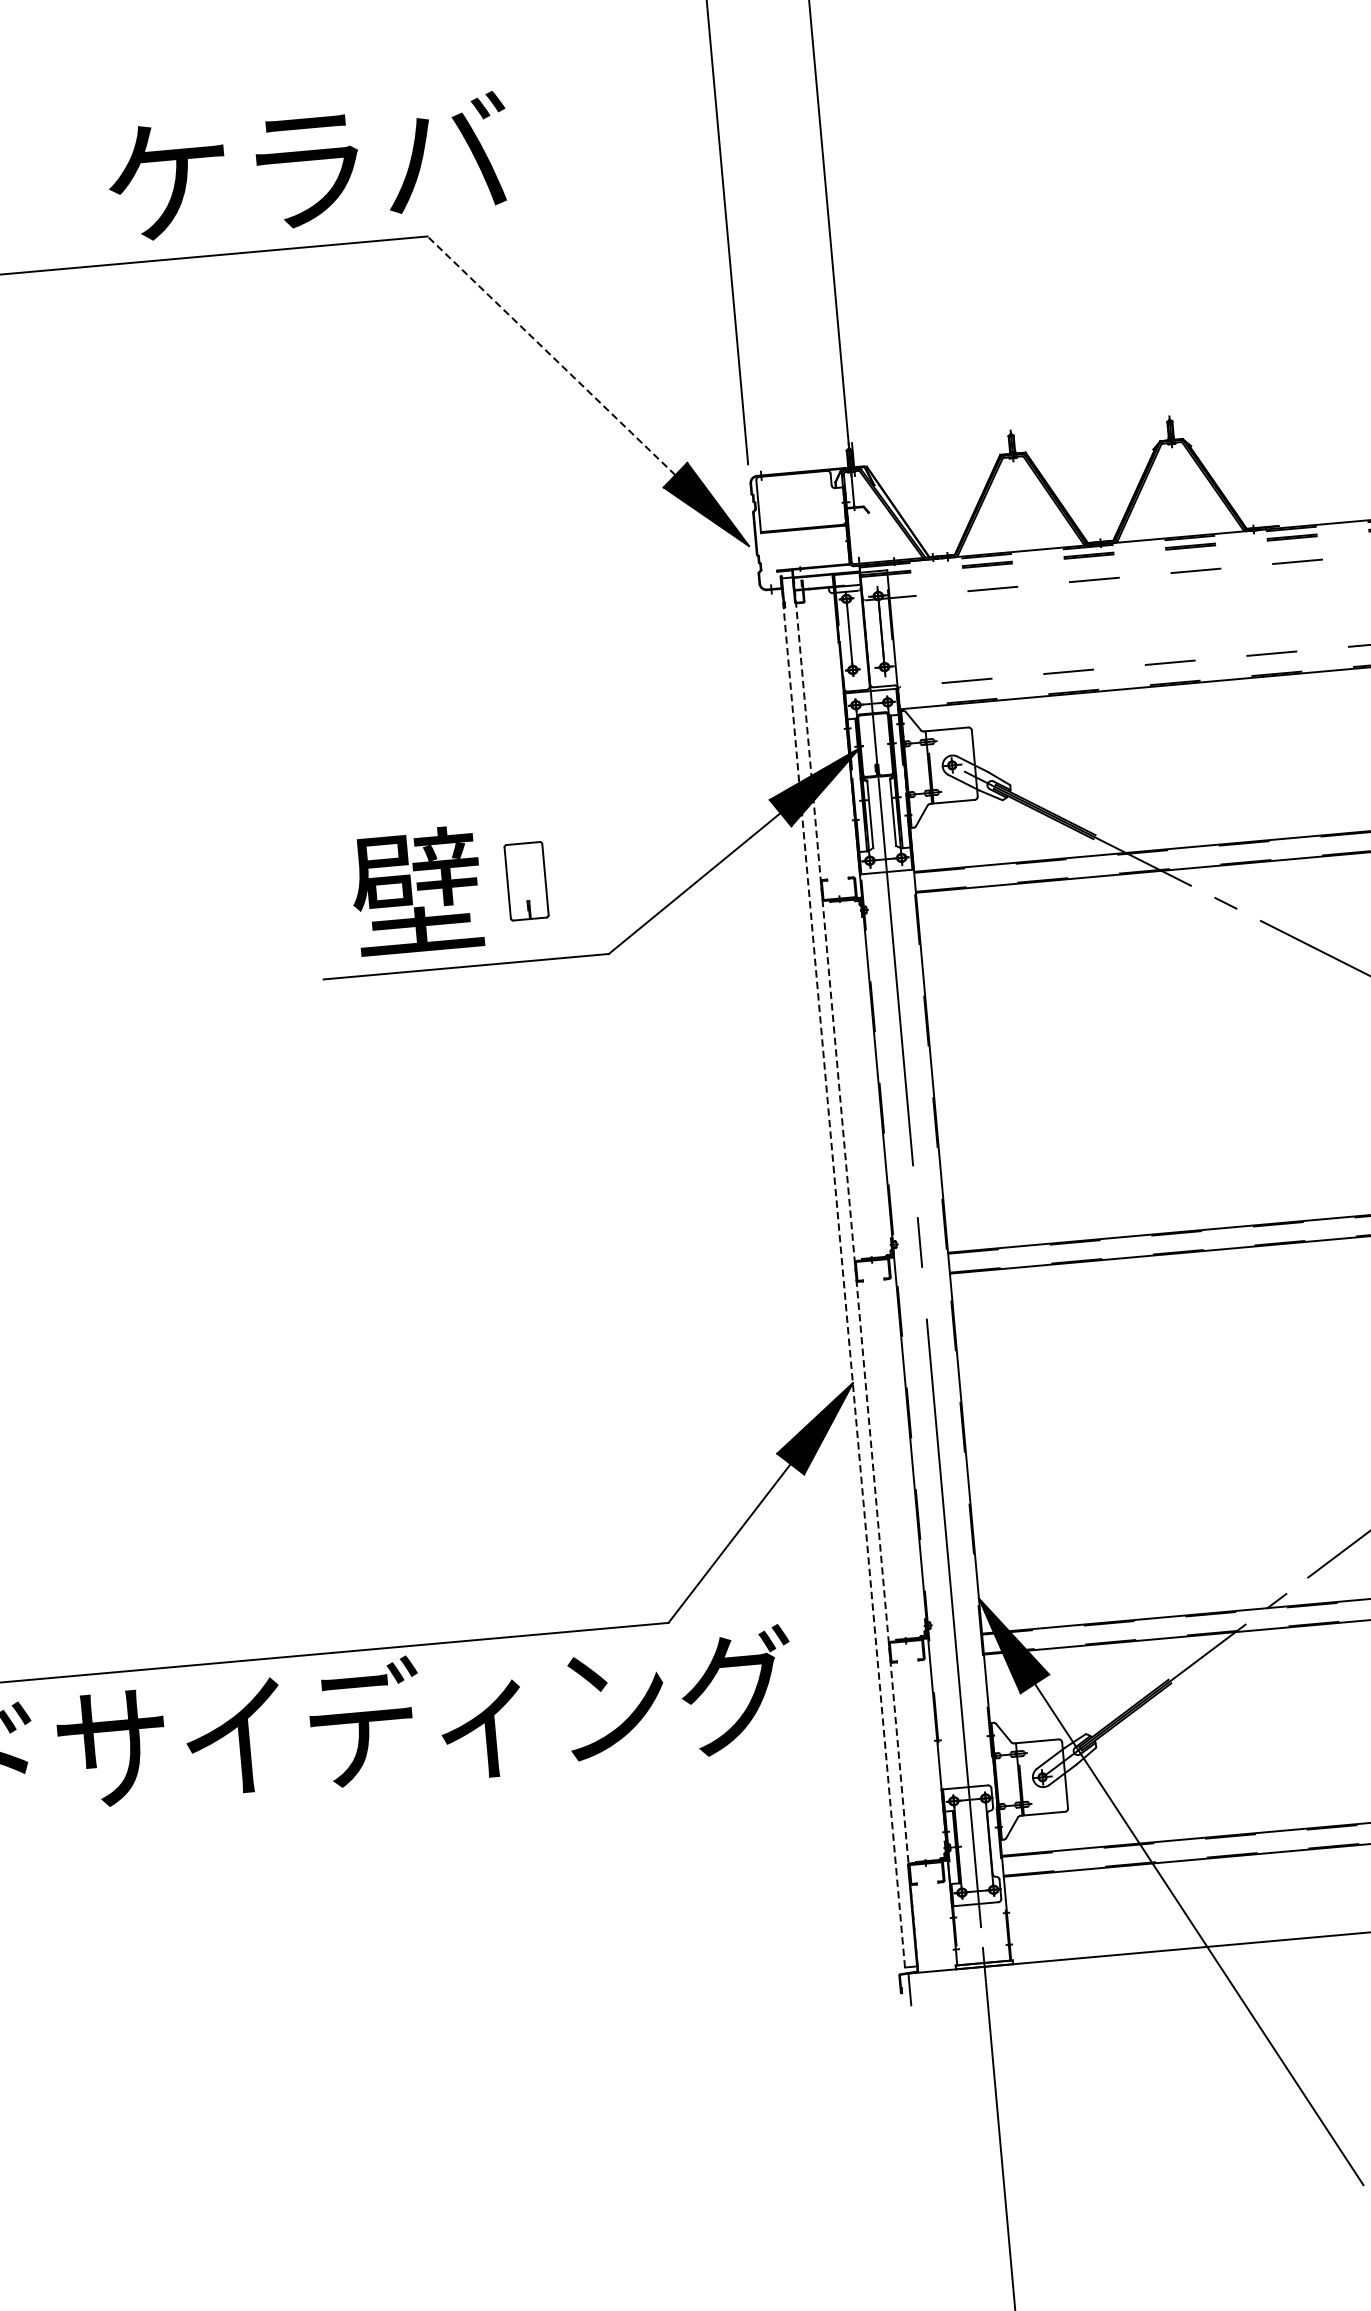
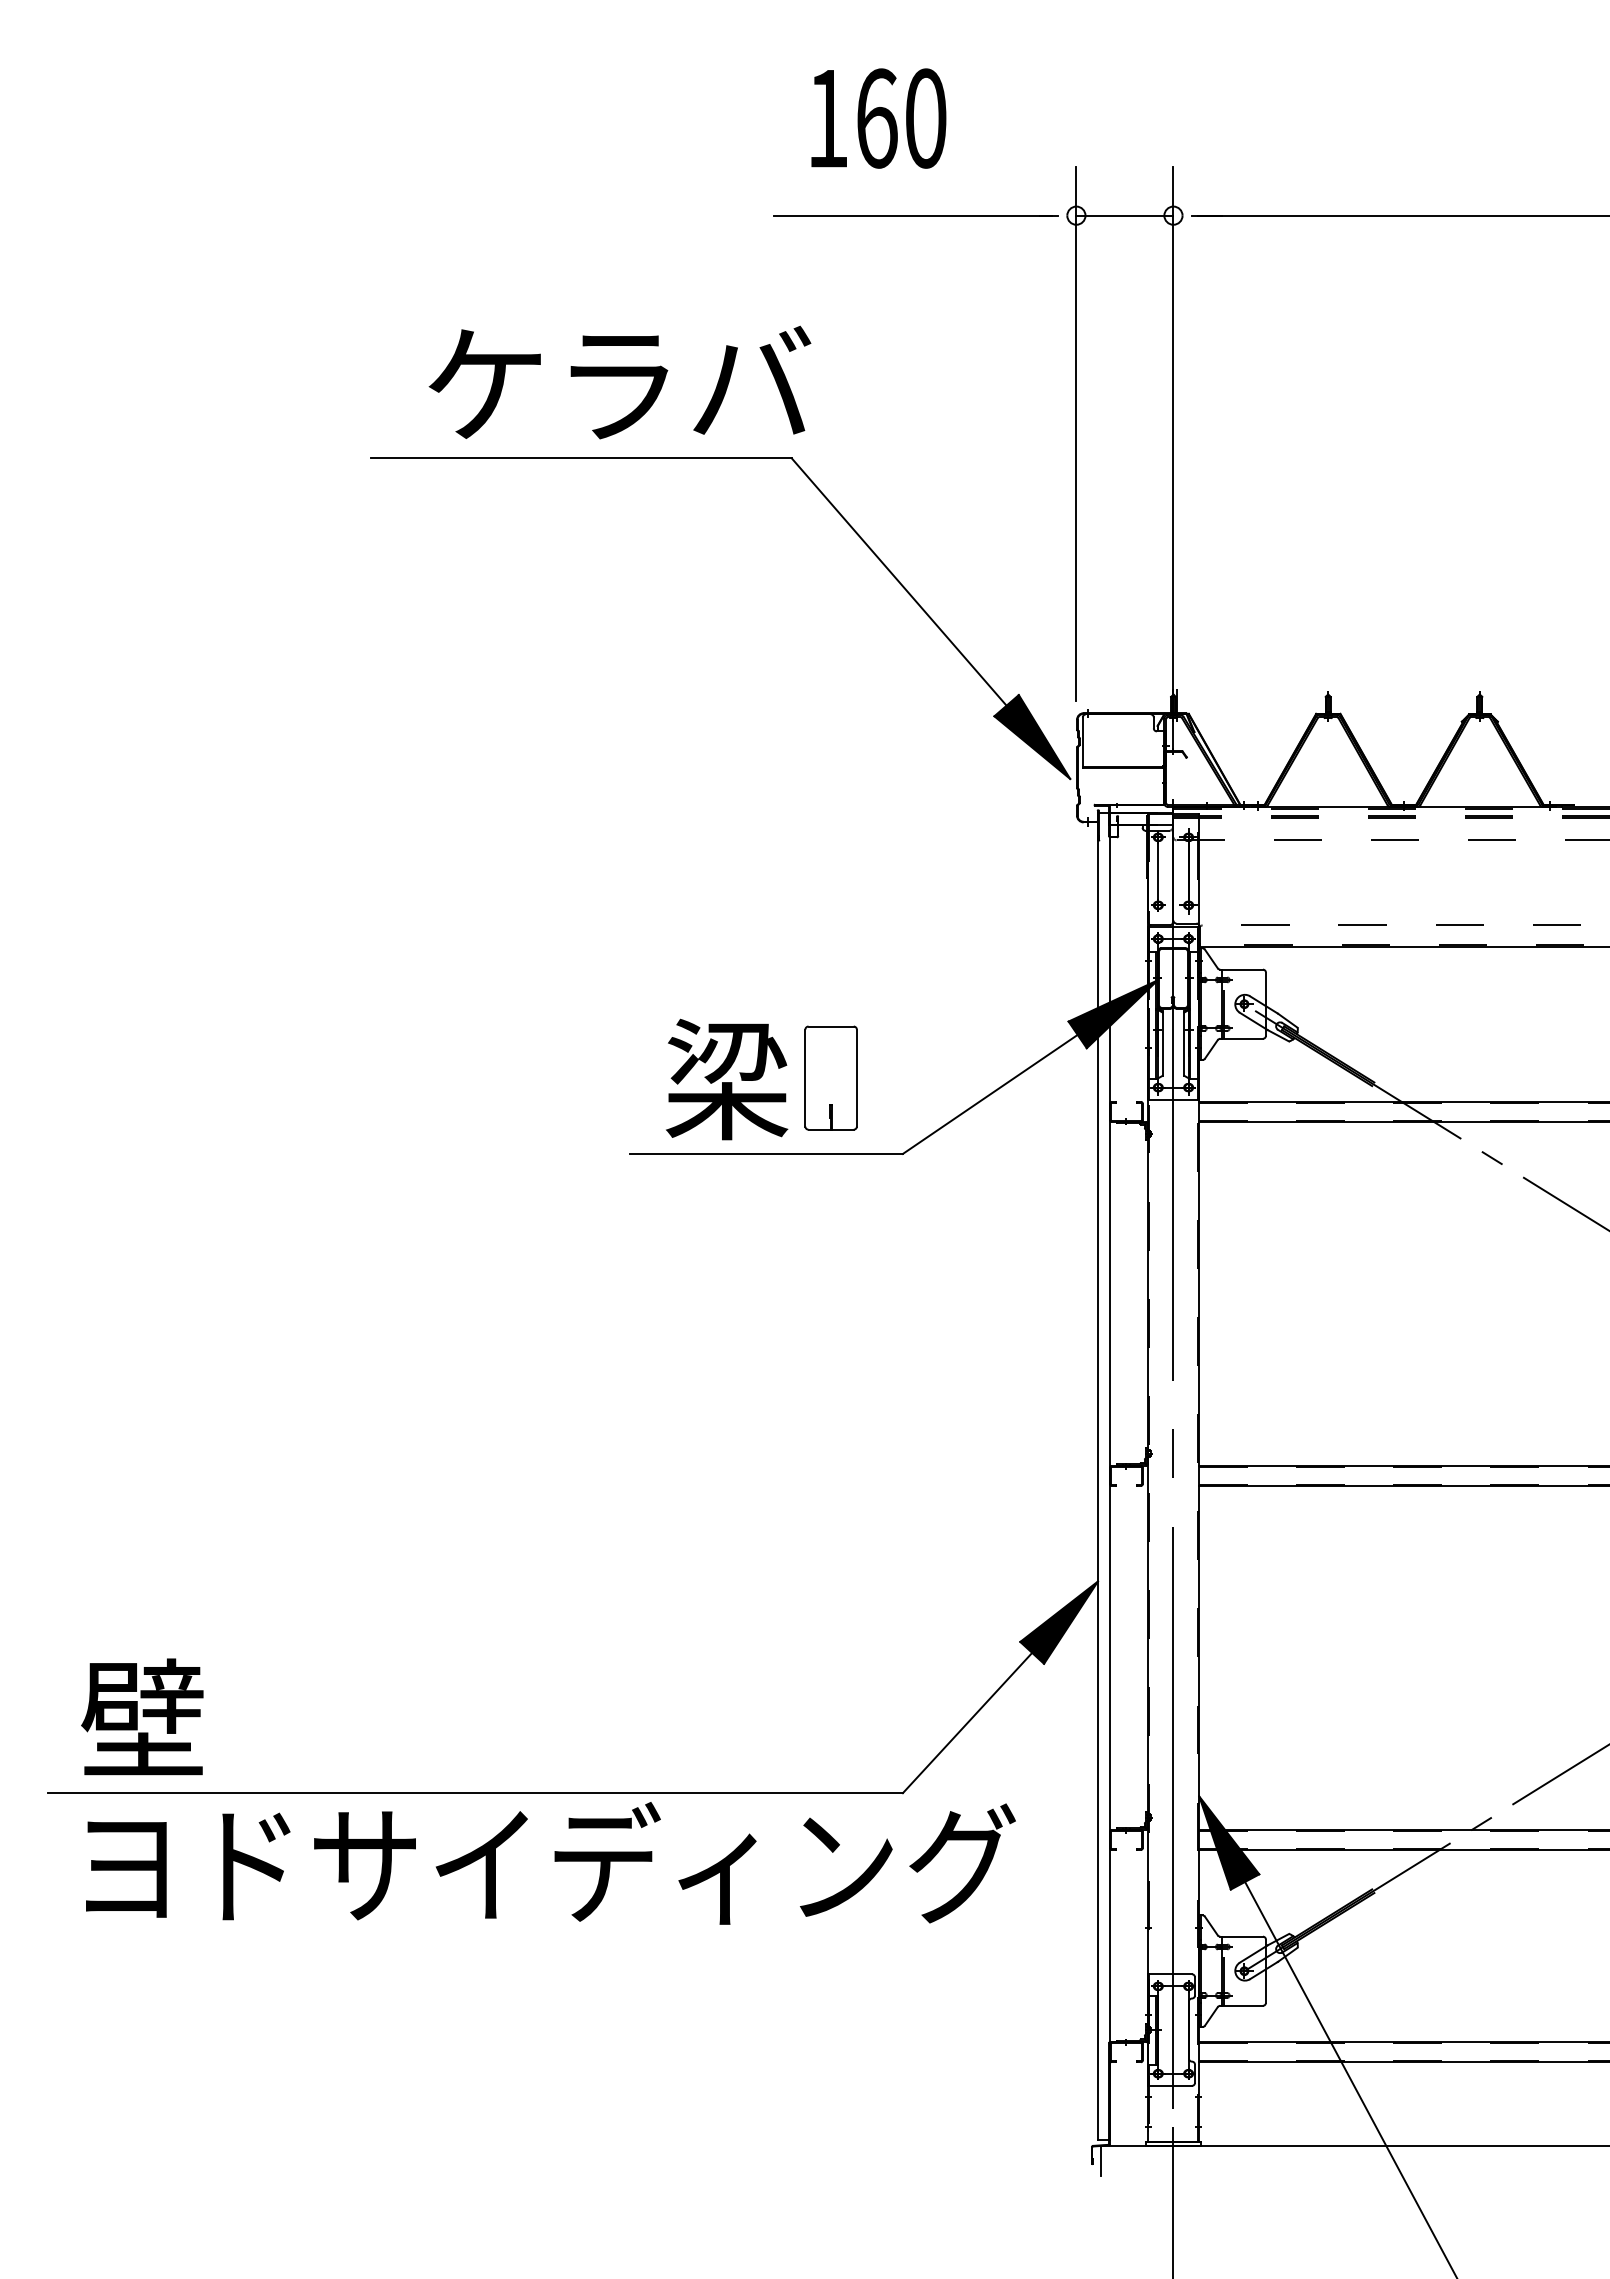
text: (308, 167) -> (619, 382), moved
line: (551, 356) -> (899, 582), dashed -> solid
part: (525, 880) -> (830, 1077), size x1.43
text: (417, 892) -> (726, 1079), 壁 -> 梁
line: (856, 1272) -> (1110, 1476), dashed -> solid
line: (842, 1273) -> (1097, 1476), dashed -> solid

